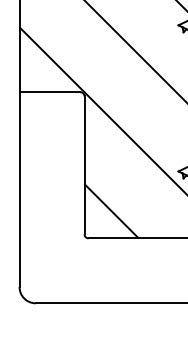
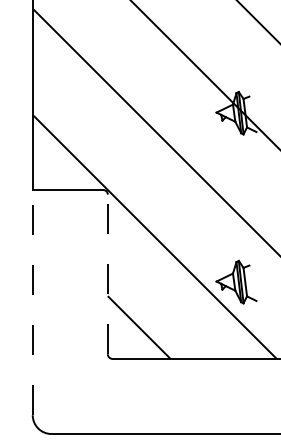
line: (84, 165) -> (107, 274), solid -> dashed
line: (19, 189) -> (32, 302), solid -> dashed

